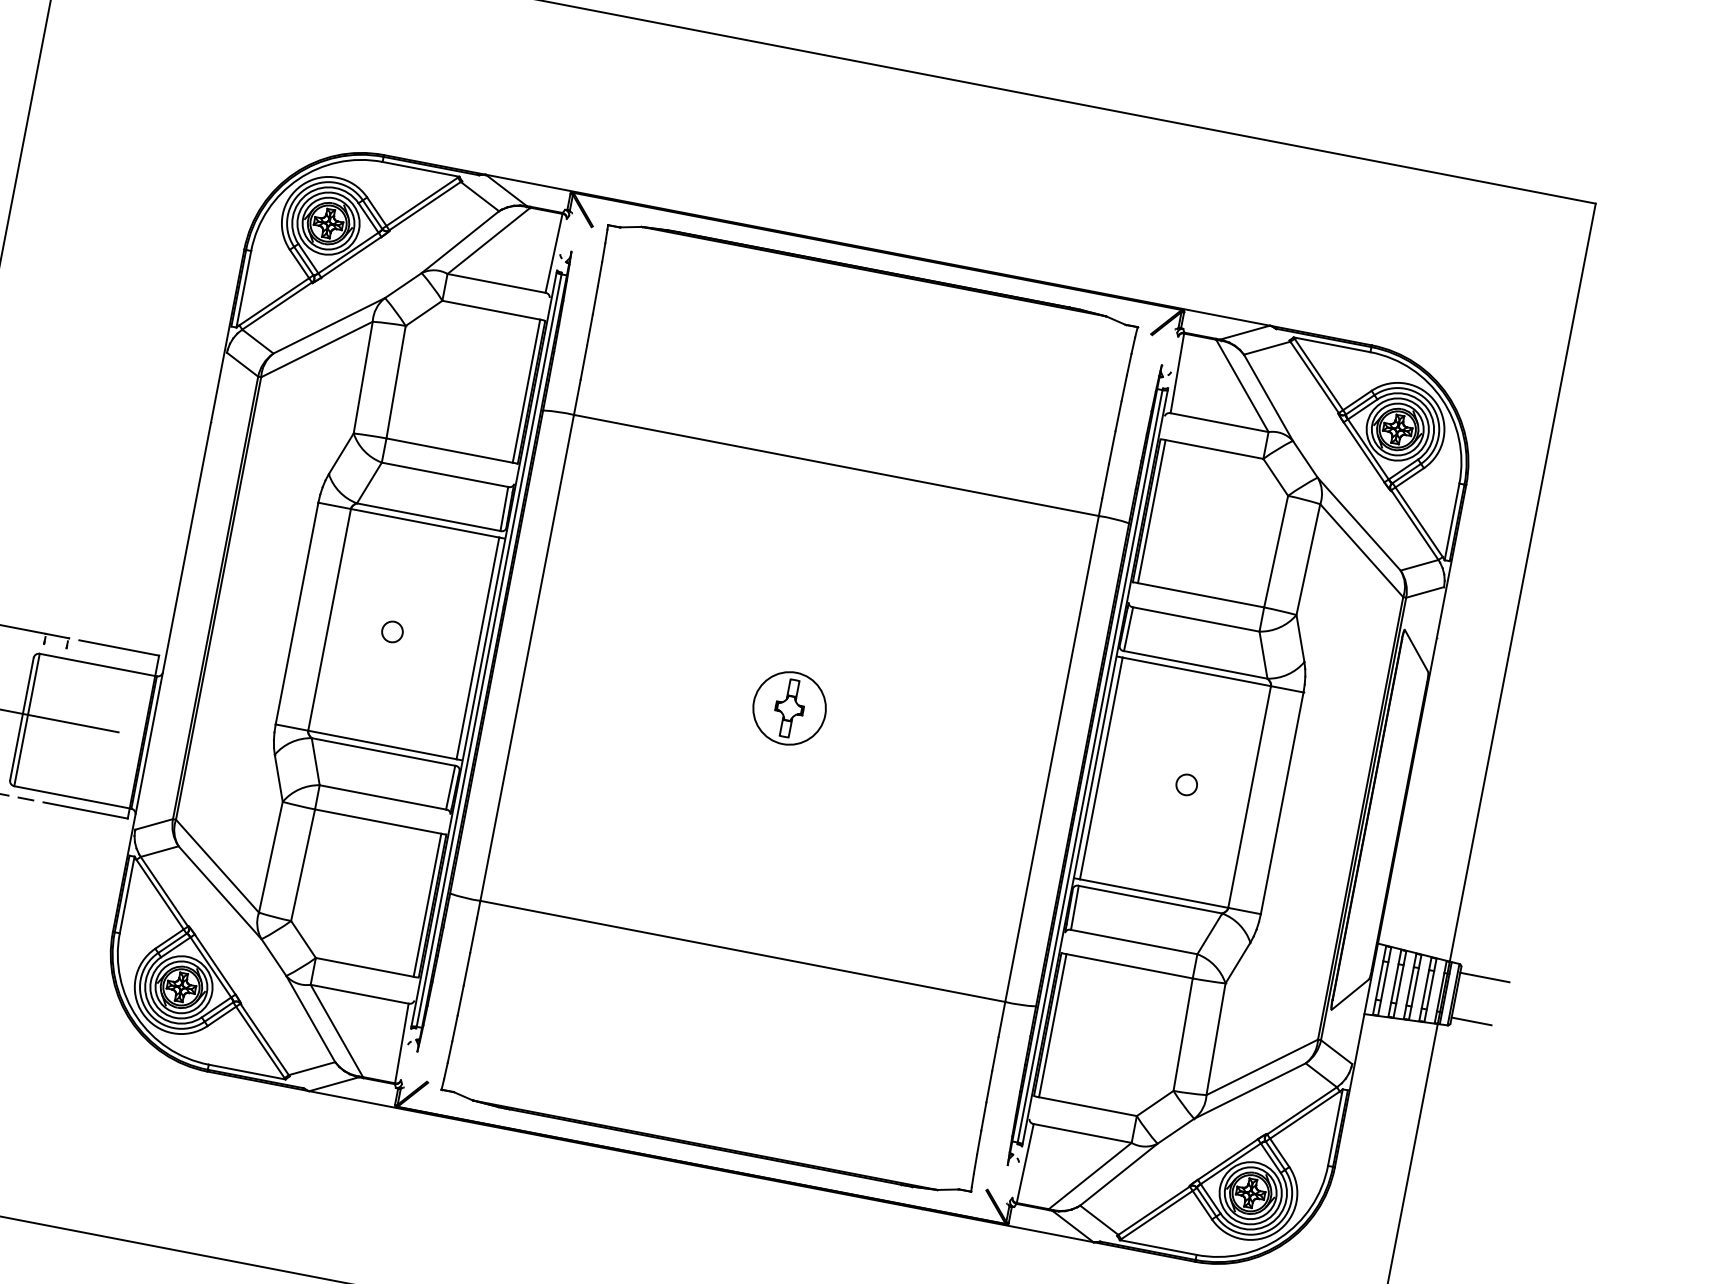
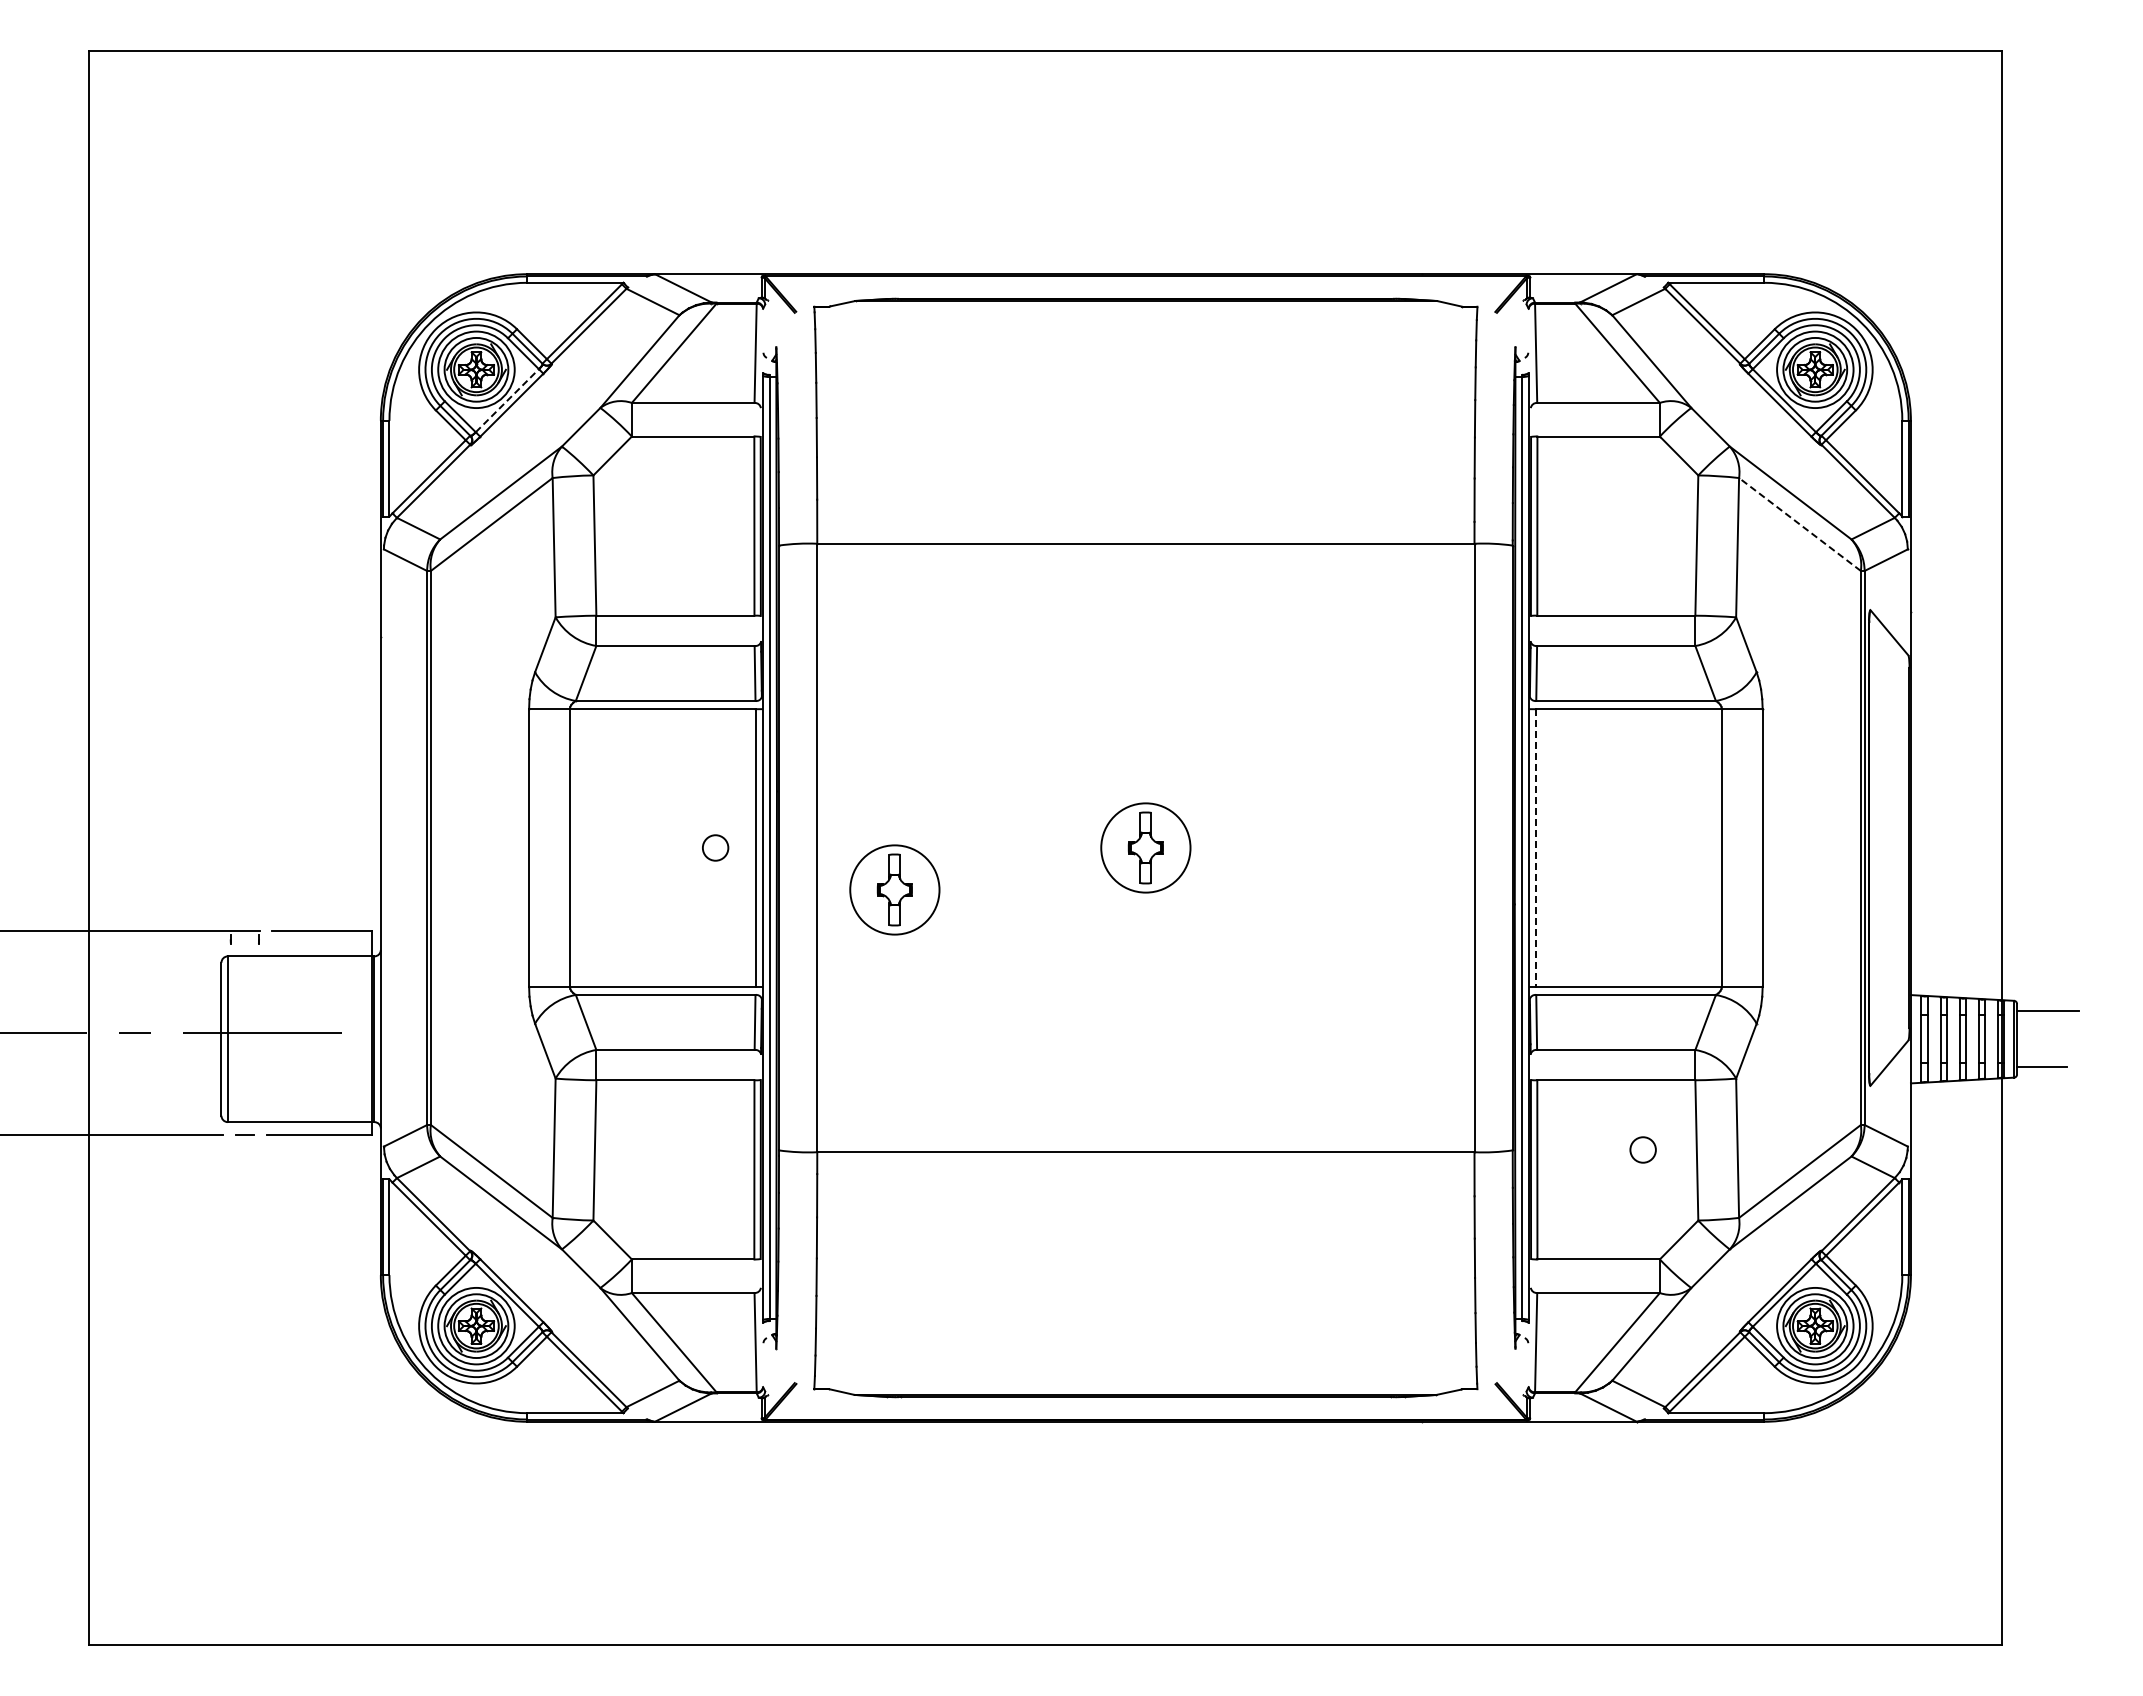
line: (348, 252) -> (507, 400), solid -> dashed
line: (1361, 550) -> (1799, 524), solid -> dashed
circle: (392, 631) -> (715, 847), moved
part: (582, 702) -> (894, 889), added
line: (1101, 768) -> (1536, 847), solid -> dashed
circle: (1186, 784) -> (1642, 1149), moved

